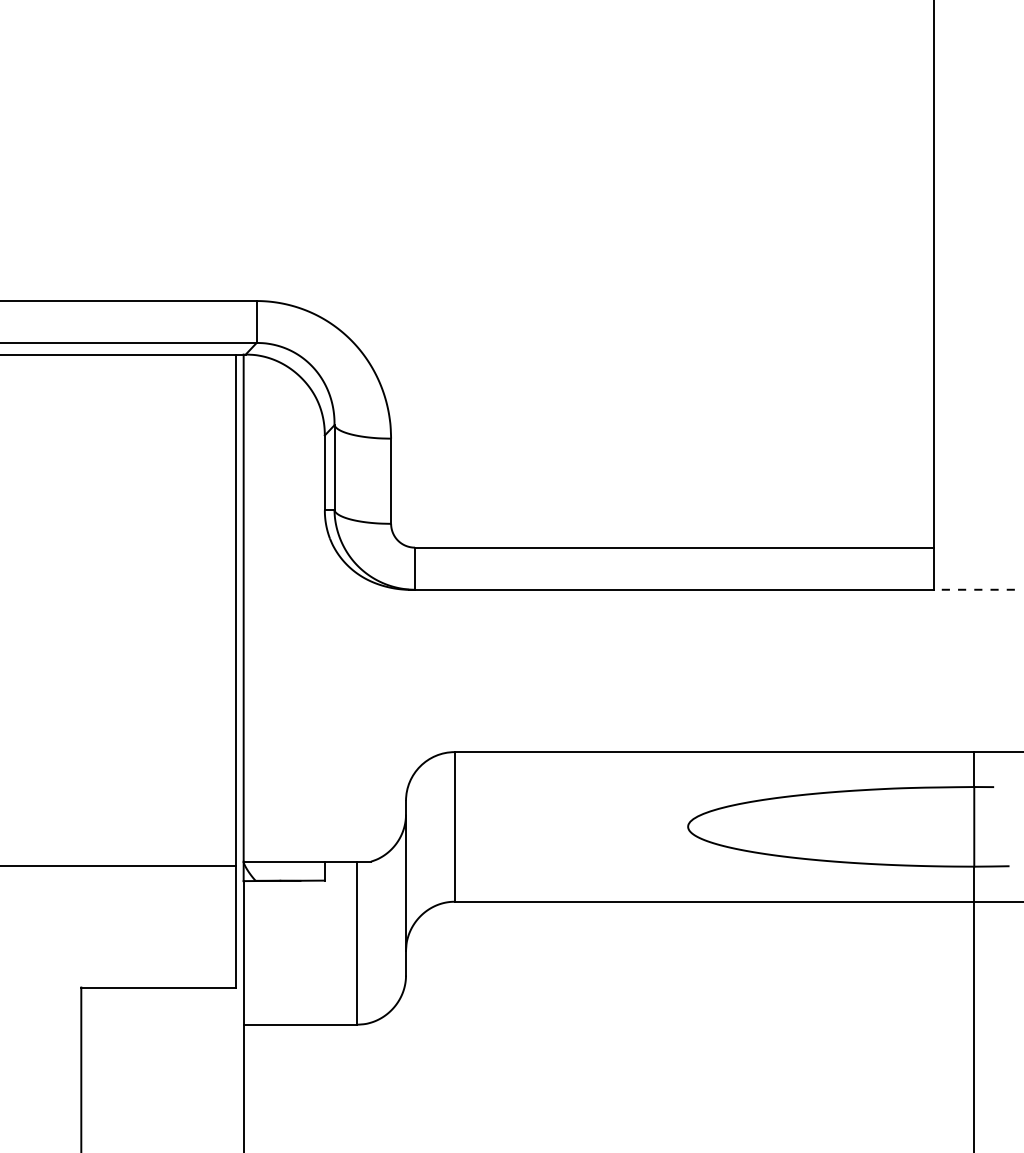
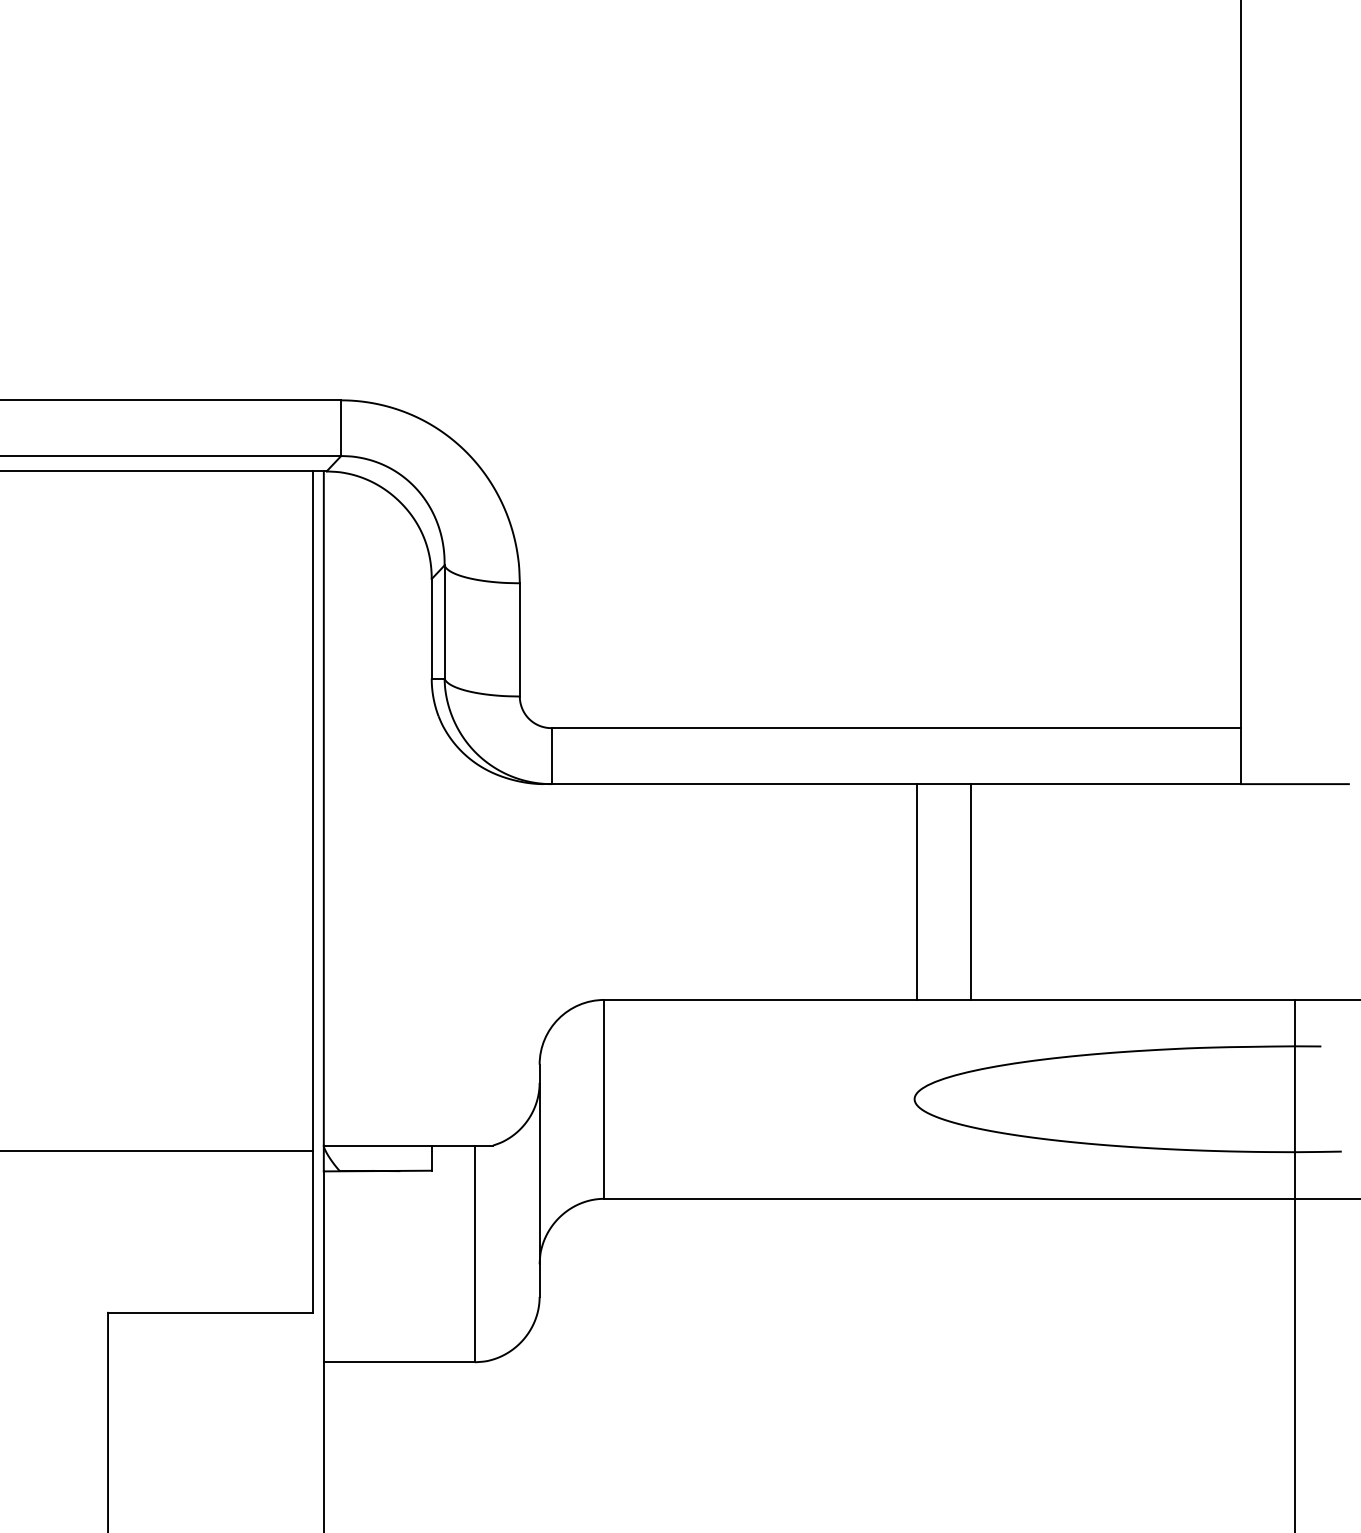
line: (974, 589) -> (1295, 783), dashed -> solid
line: (690, 670) -> (917, 891), added
line: (730, 670) -> (970, 891), added

